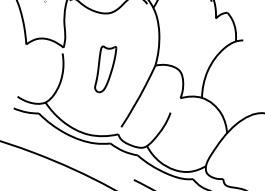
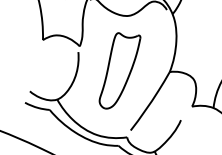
part: (105, 69) -> (119, 71), size x1.67

